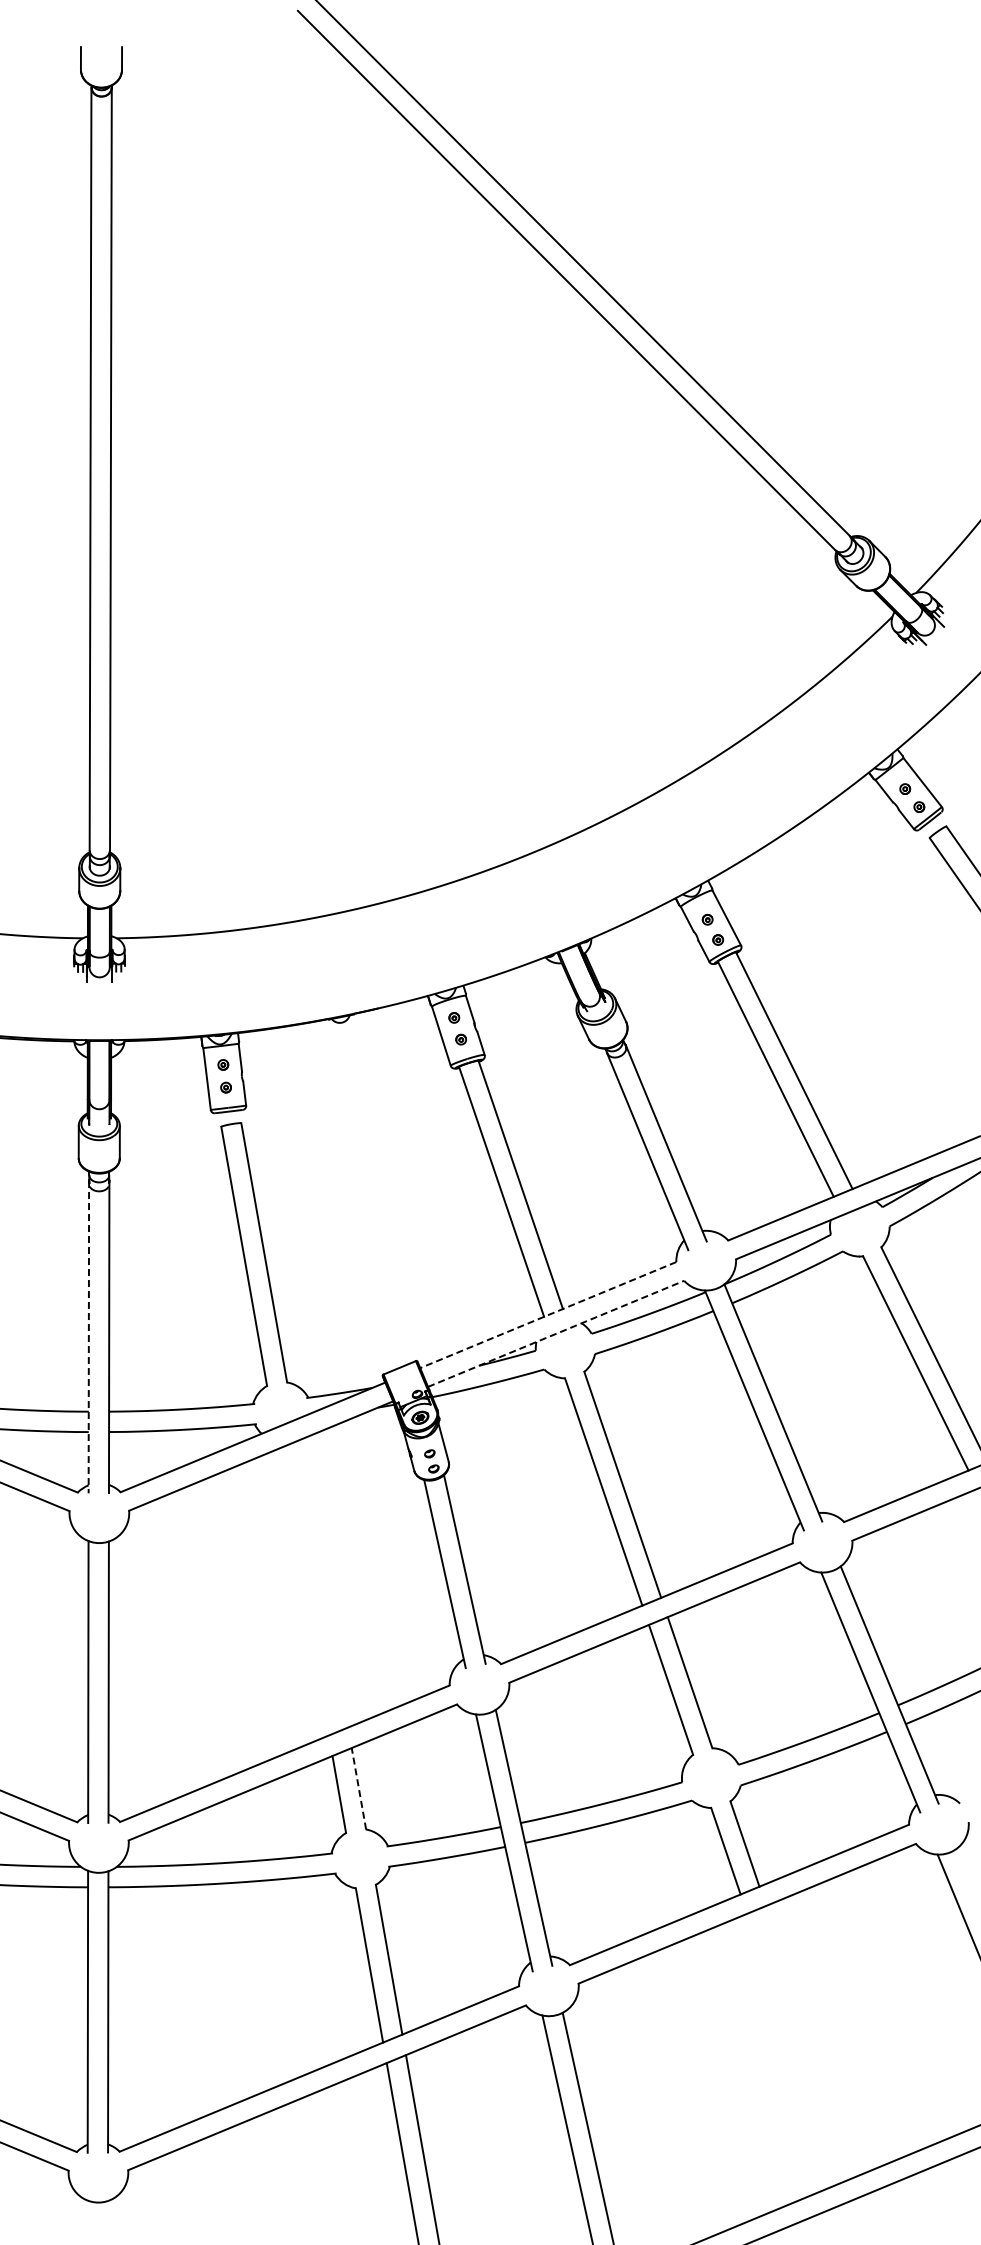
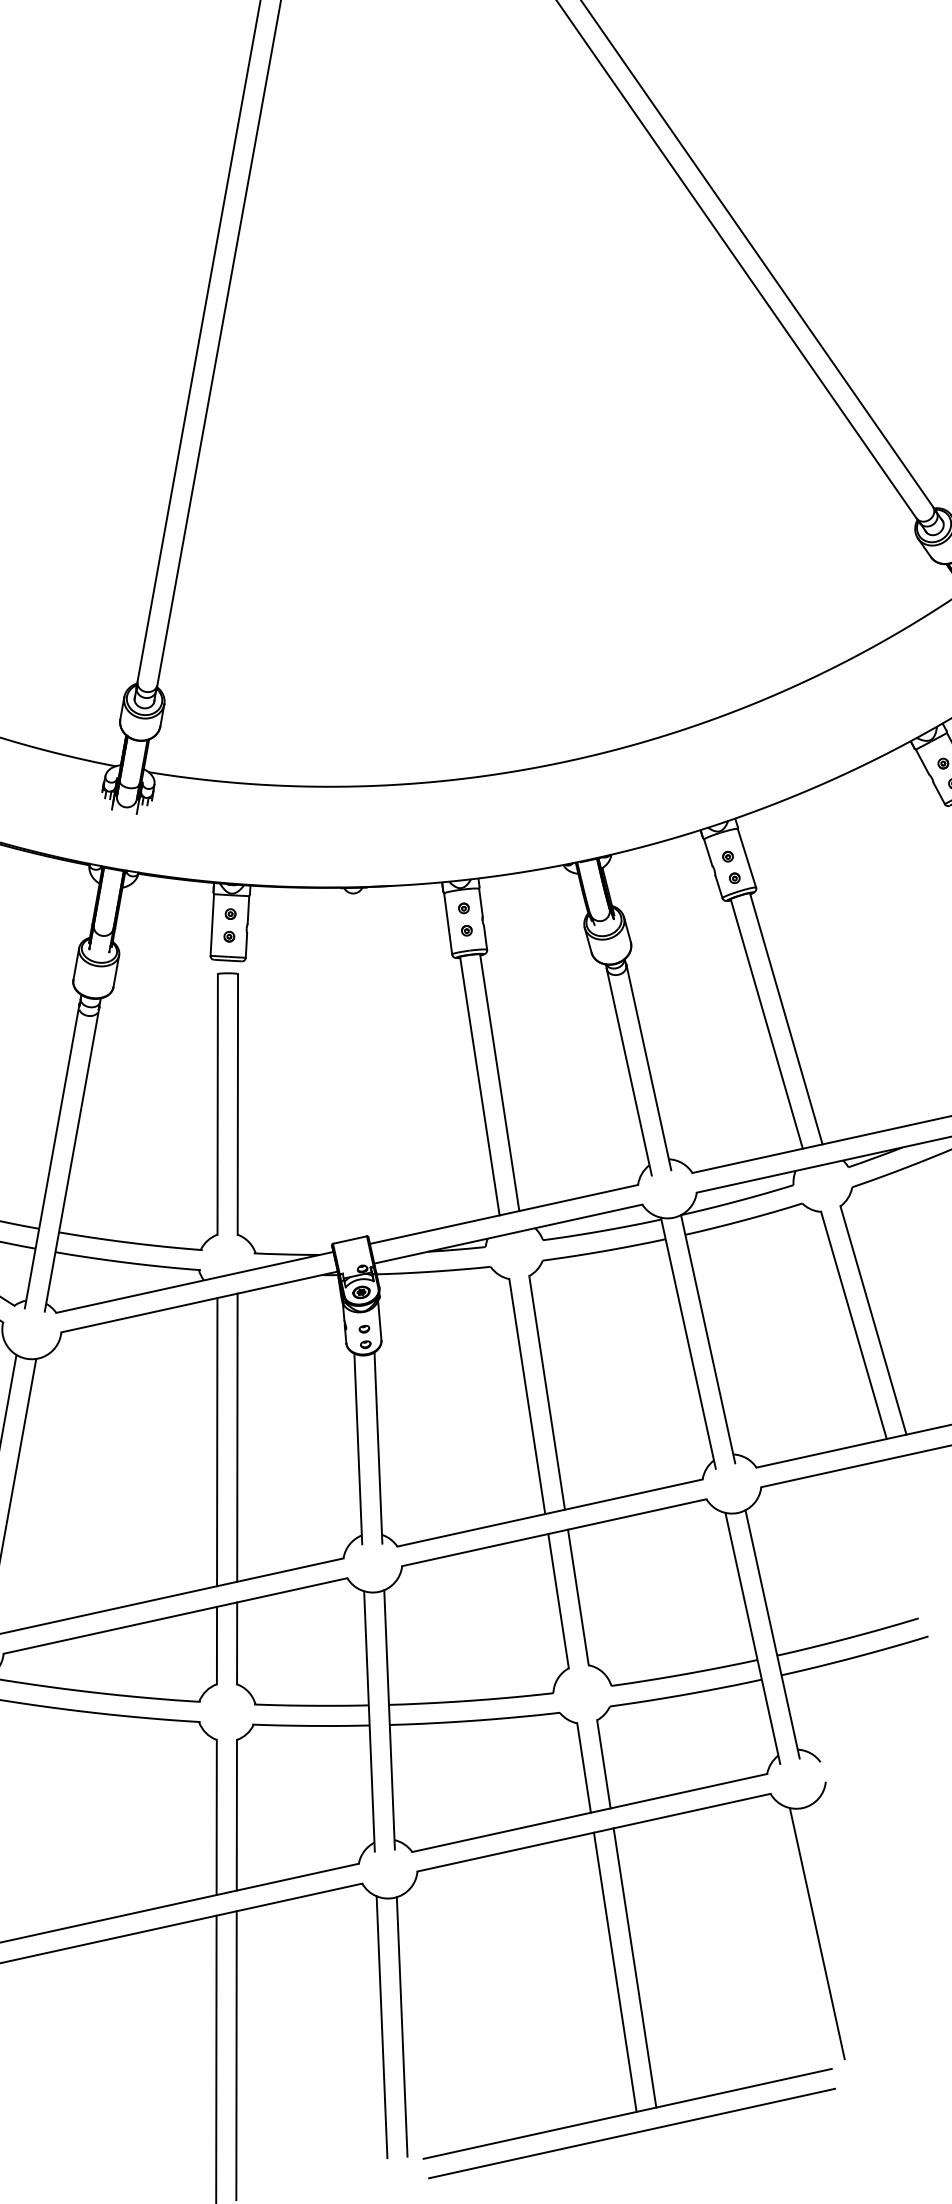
line: (548, 1315) -> (504, 1214), dashed -> solid
line: (556, 1333) -> (508, 1233), dashed -> solid
line: (88, 1337) -> (51, 1156), dashed -> solid
line: (322, 1584) -> (237, 1437), added
line: (303, 1591) -> (217, 1441), added
line: (358, 1788) -> (236, 1643), dashed -> solid
line: (811, 2041) -> (634, 1968), added
line: (793, 2048) -> (615, 1972), added

